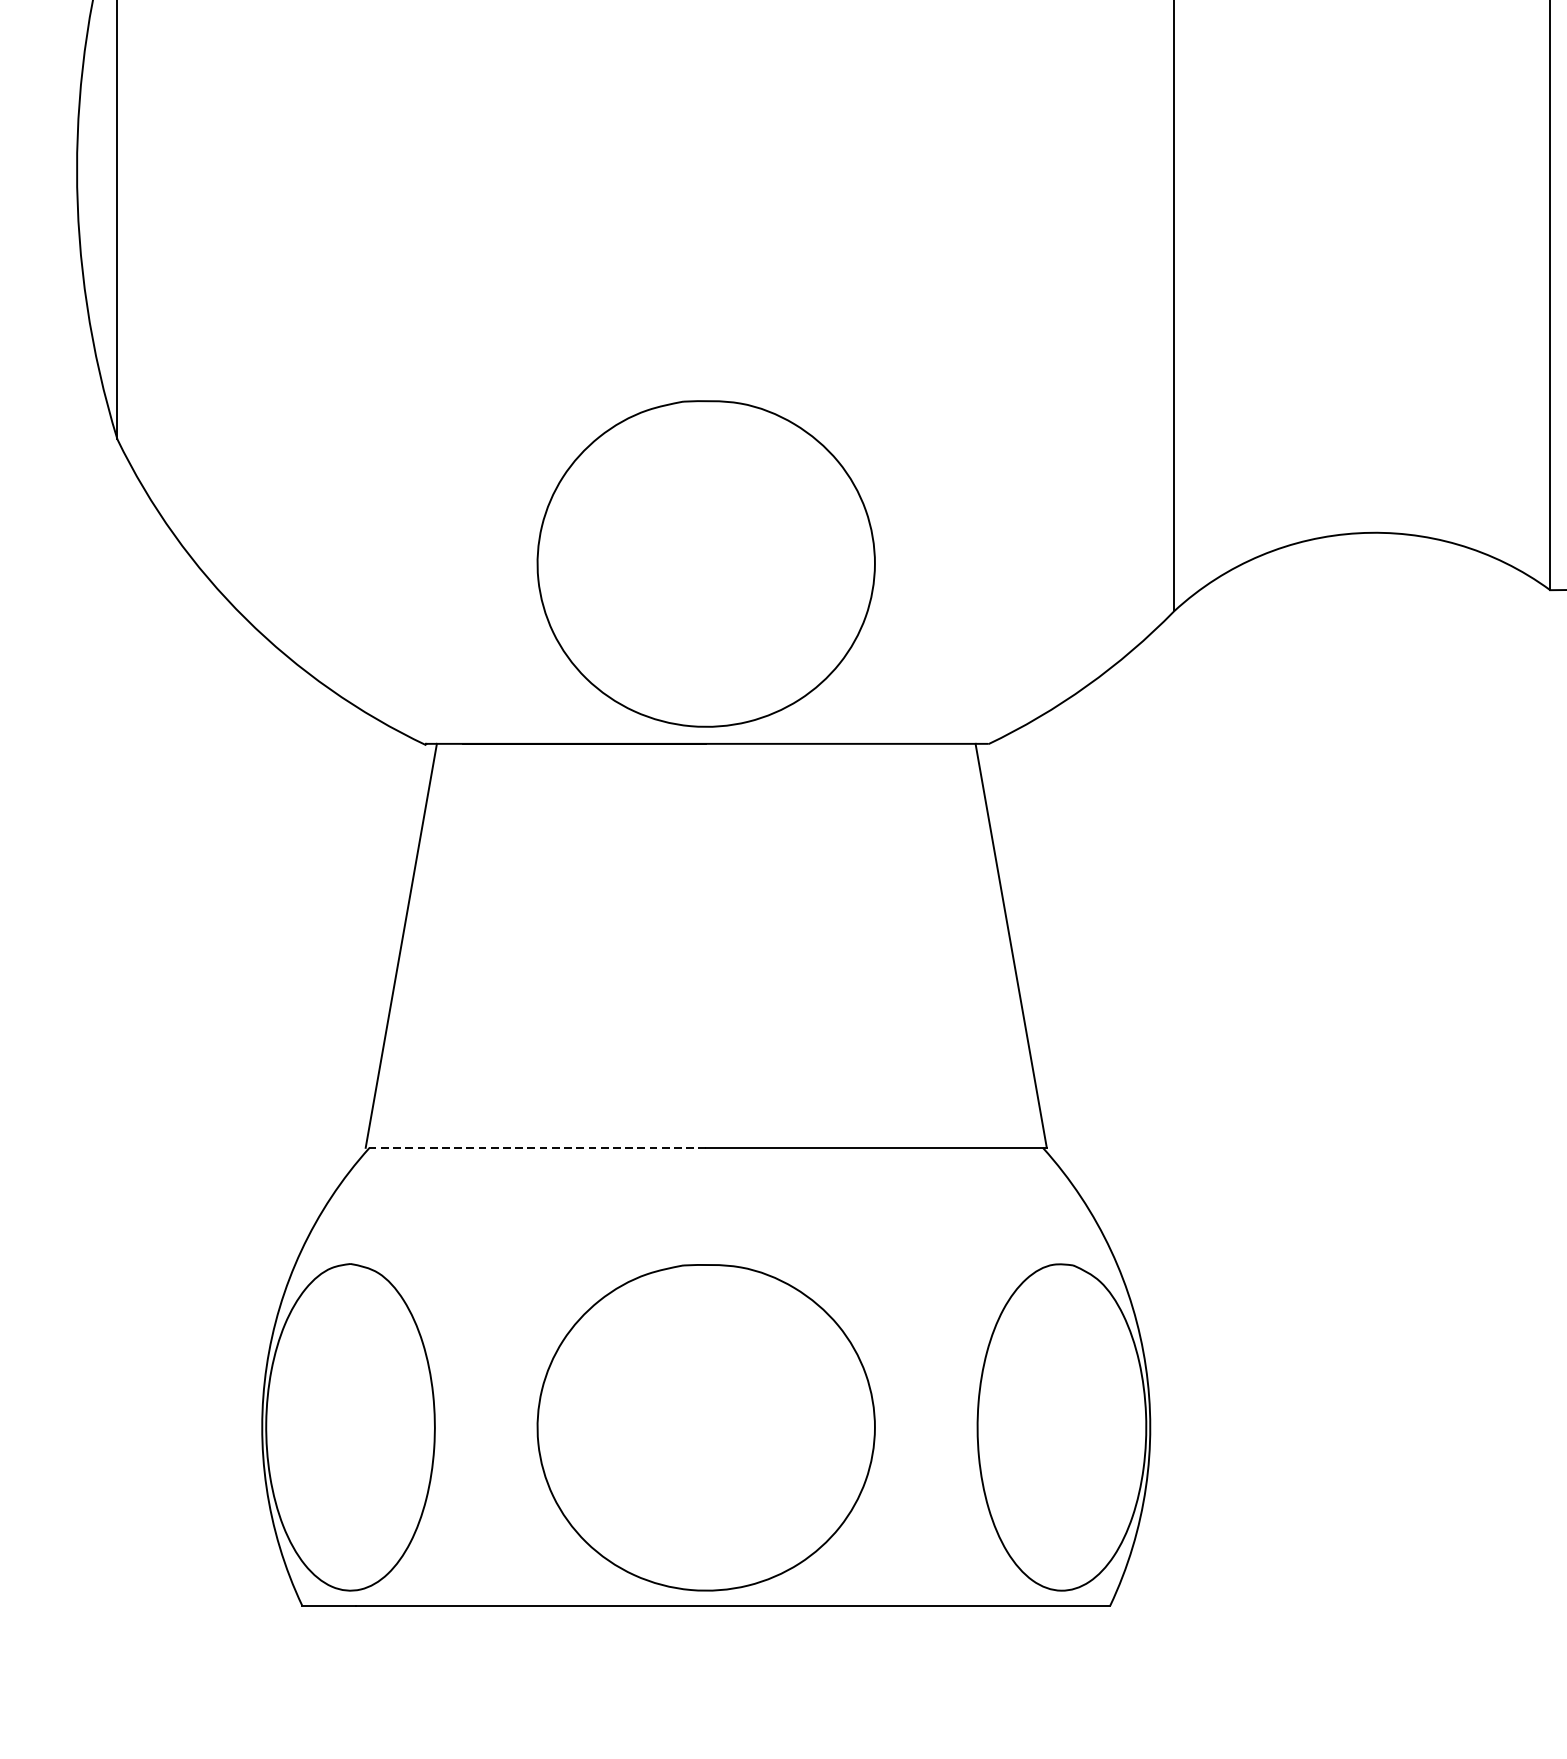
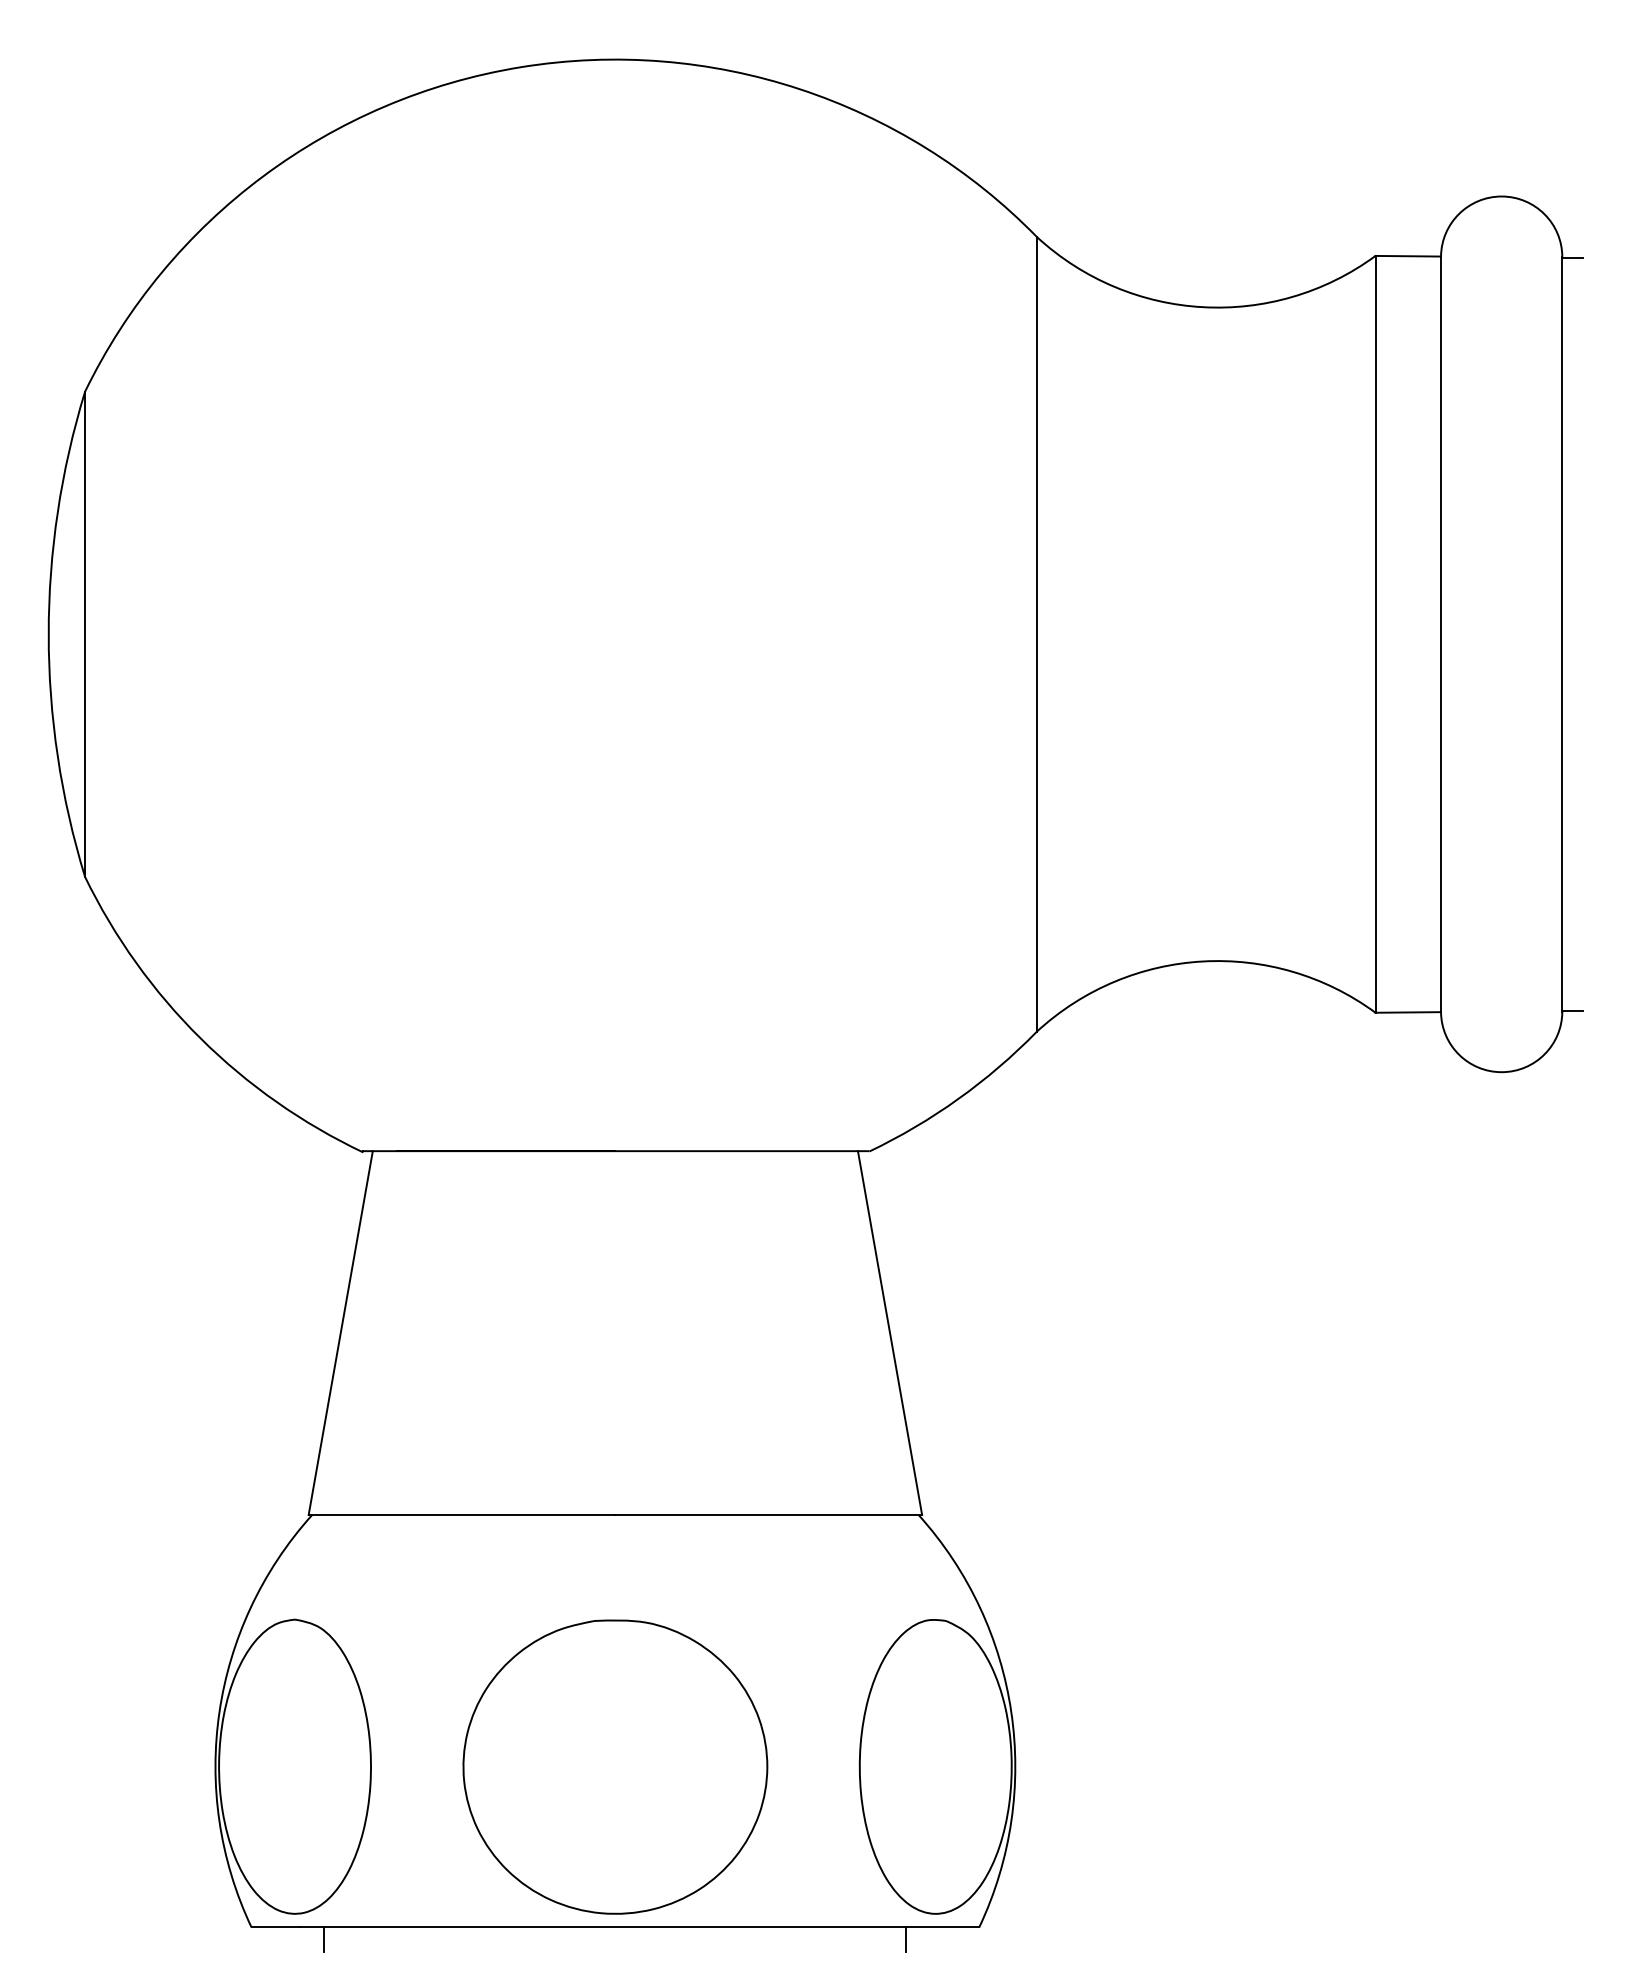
part: (706, 563) -> (615, 988), removed
line: (535, 1148) -> (461, 1515), dashed -> solid
line: (383, 1619) -> (324, 1939), added
line: (1029, 1619) -> (906, 1939), added

